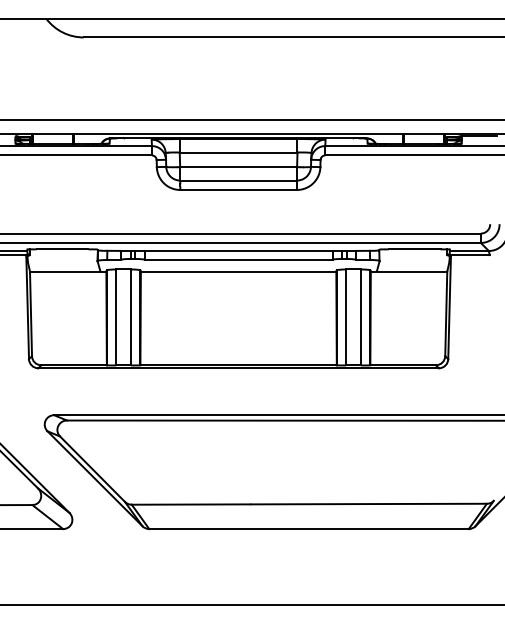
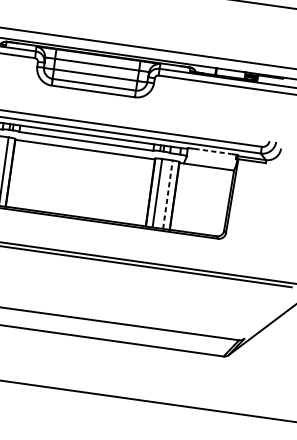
line: (414, 249) -> (212, 151), solid -> dashed
line: (360, 317) -> (167, 194), solid -> dashed

